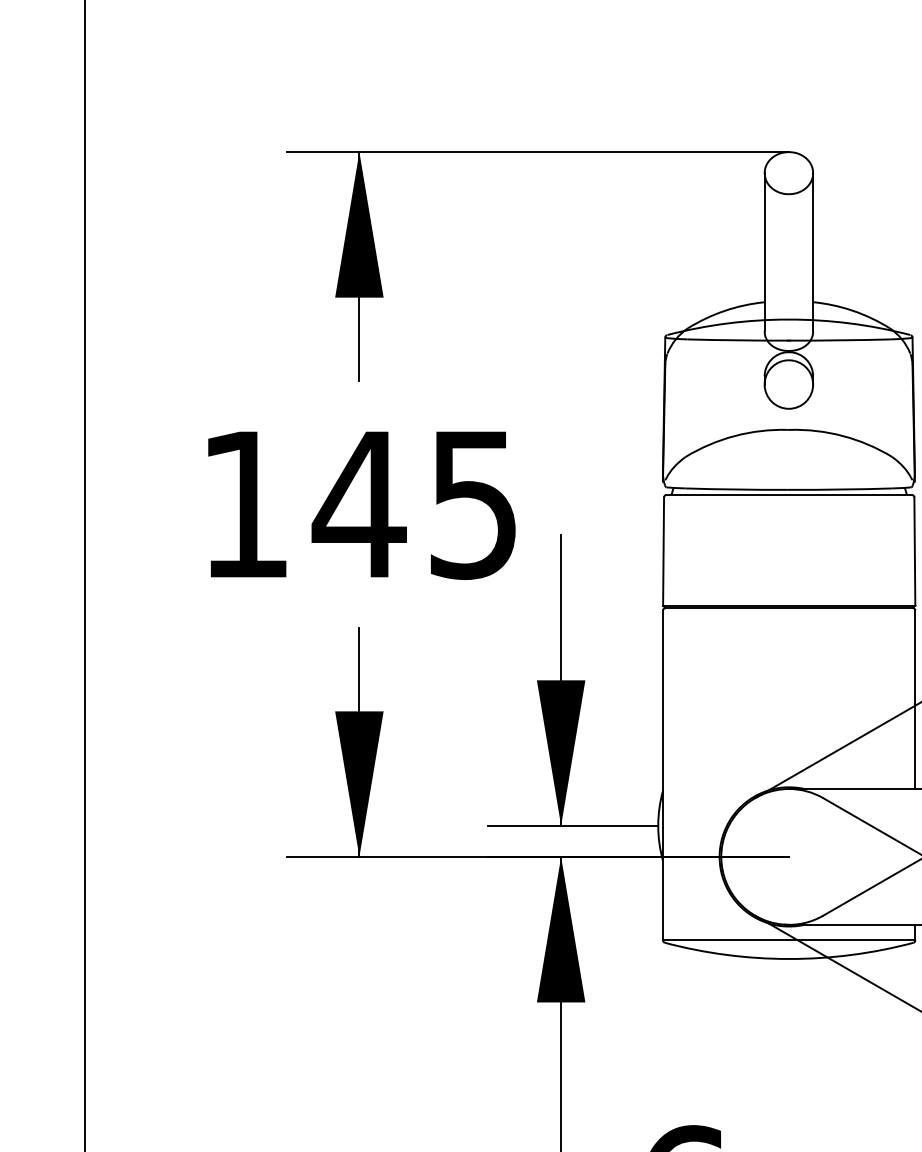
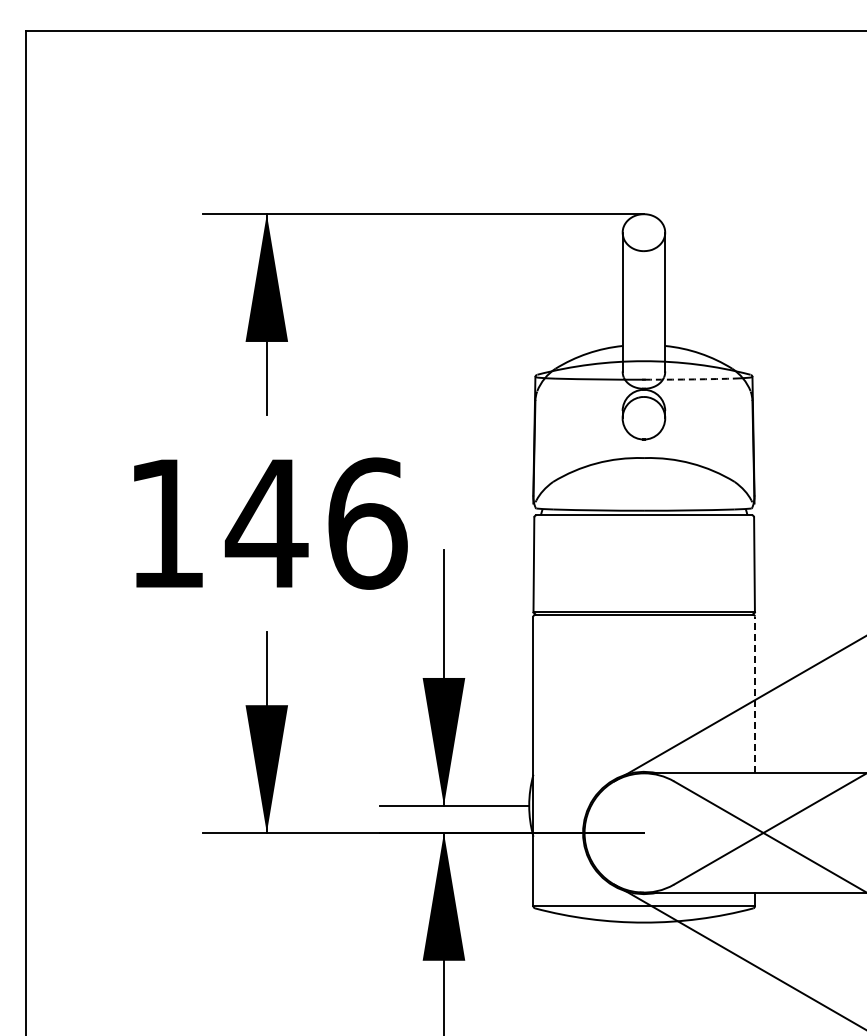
arc: (839, 340) -> (688, 379), solid -> dashed
text: (474, 504) -> (367, 523), 145 -> 146
line: (914, 699) -> (754, 694), solid -> dashed

